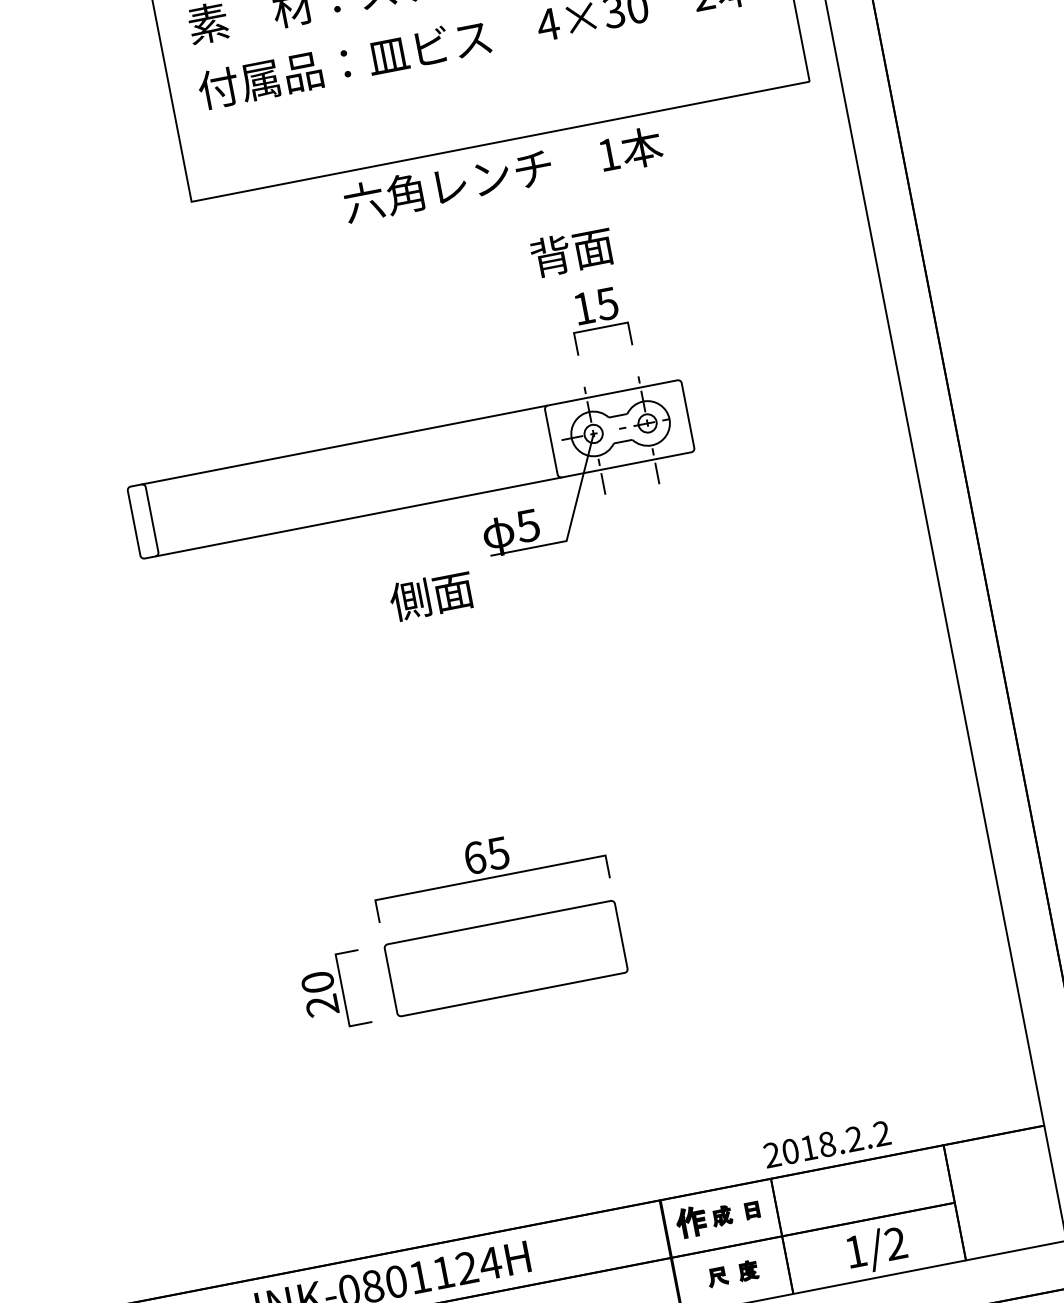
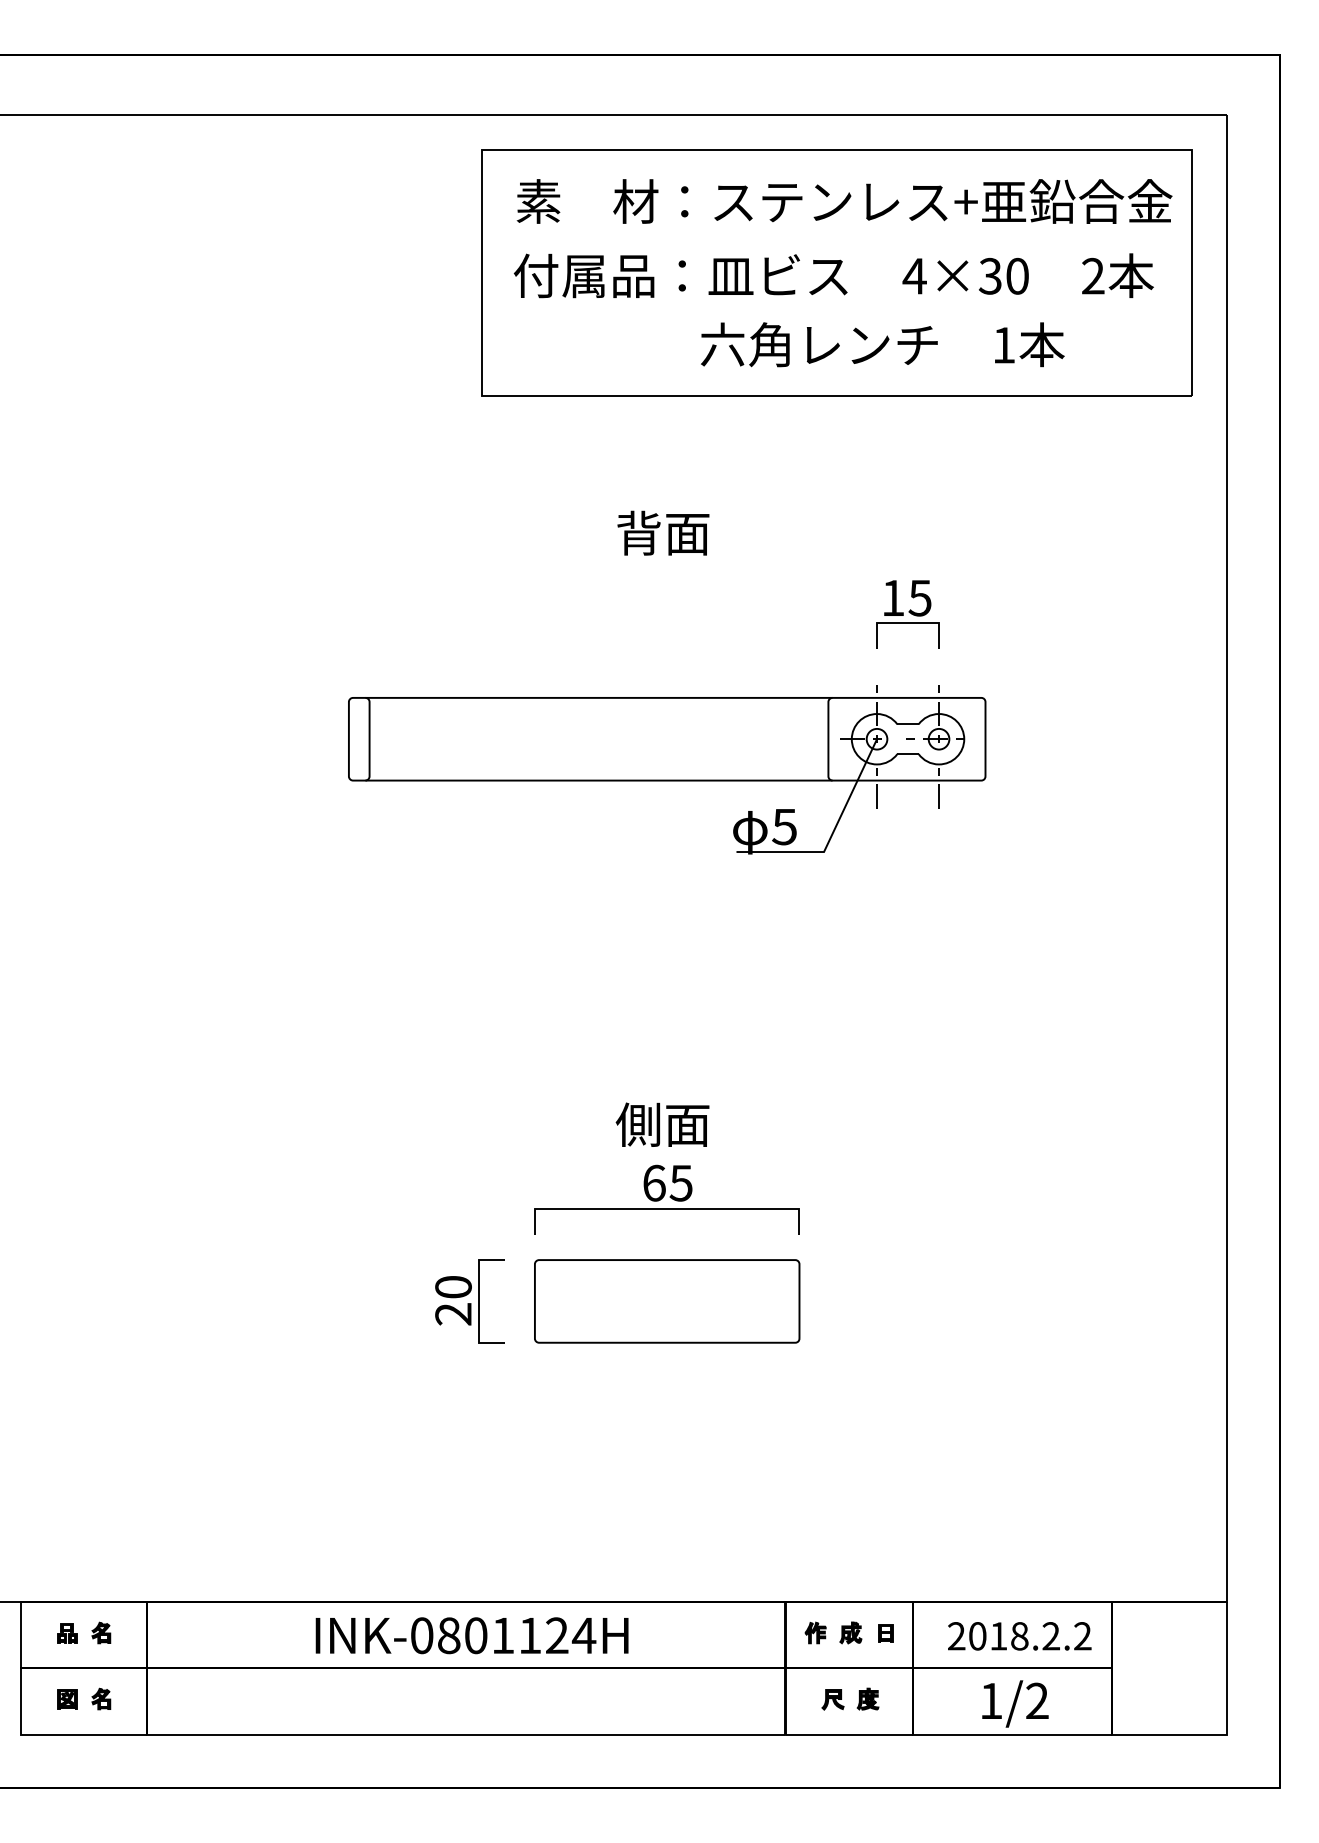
text: (503, 174) -> (882, 344), moved
text: (572, 251) -> (663, 532), moved
text: (431, 595) -> (662, 1124), moved
text: (827, 1144) -> (1019, 1636), moved
part: (691, 1221) -> (815, 1632), size x0.62

